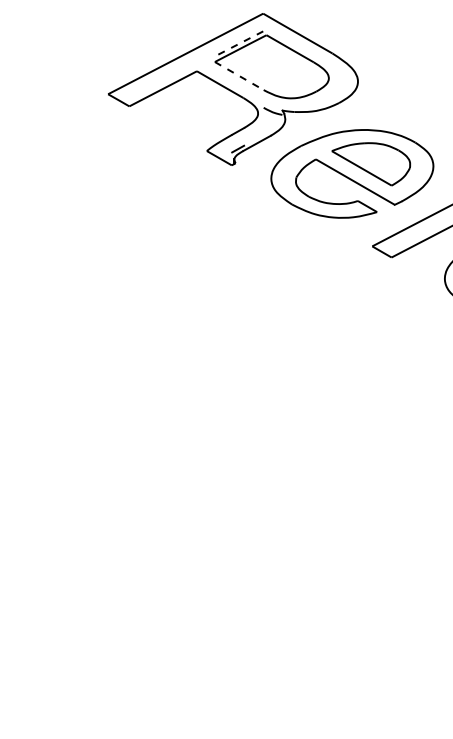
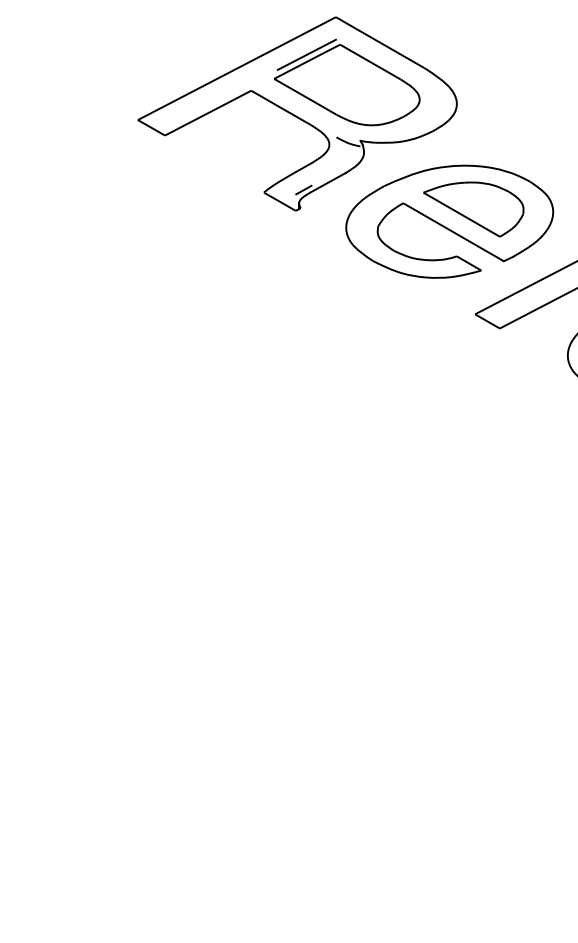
line: (240, 42) -> (306, 54), dashed -> solid
line: (240, 76) -> (306, 97), dashed -> solid

